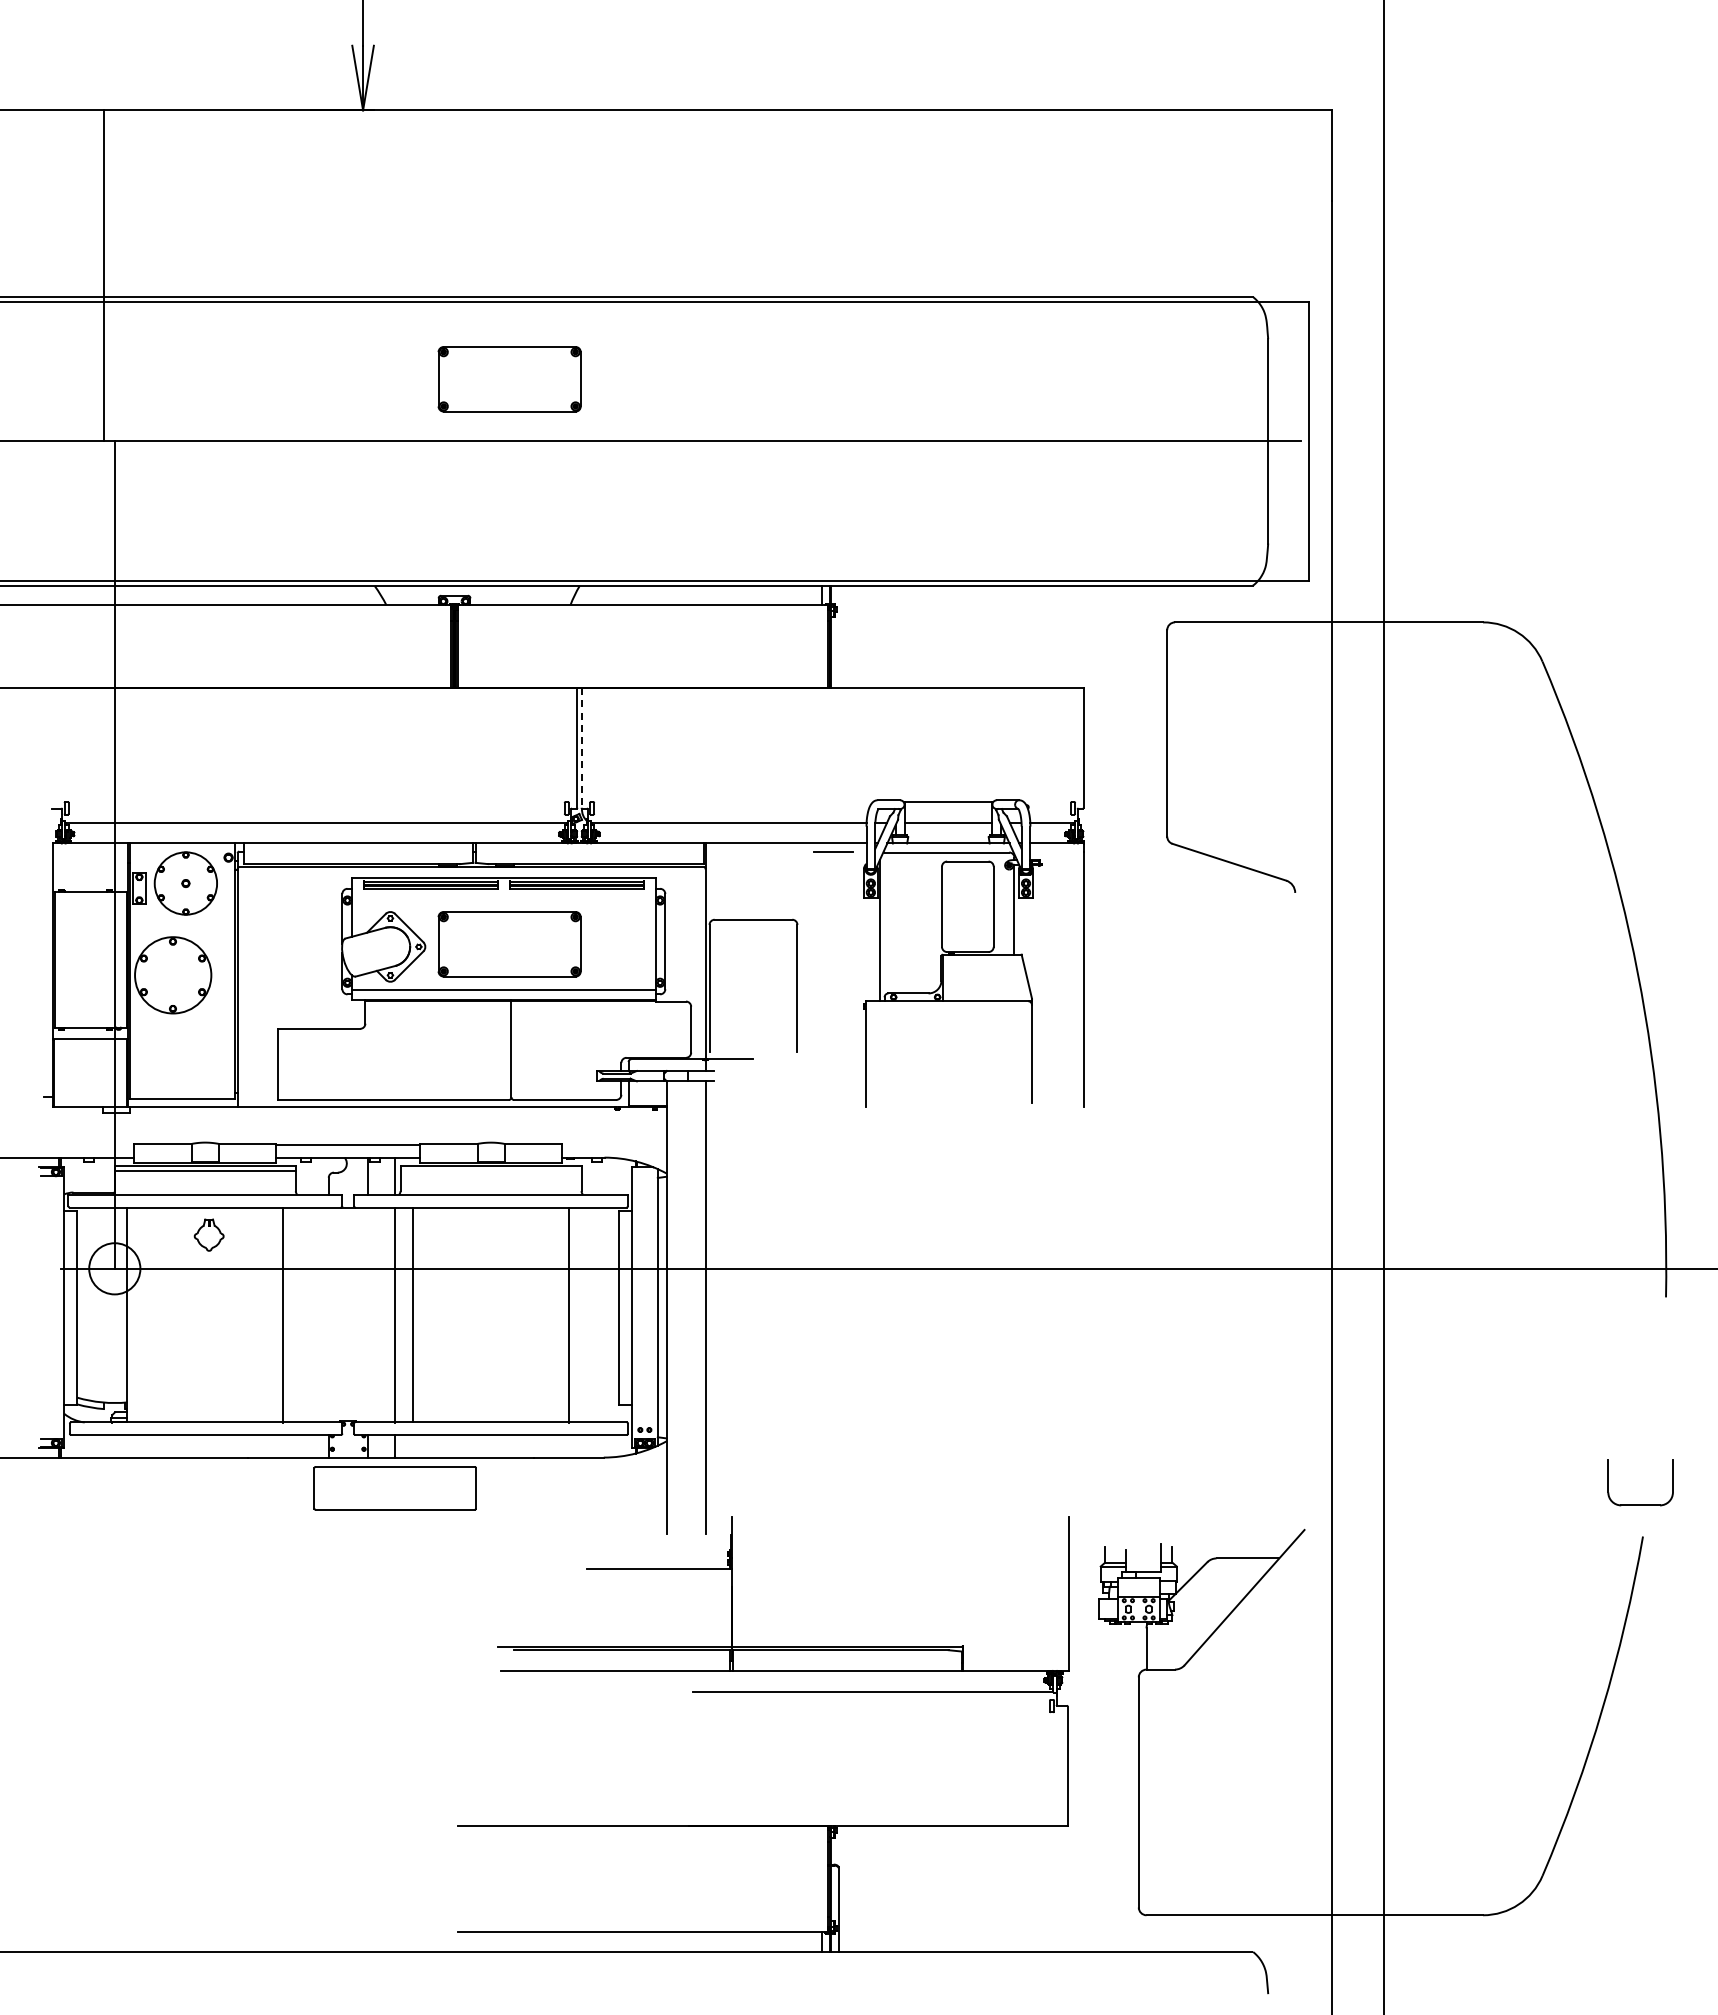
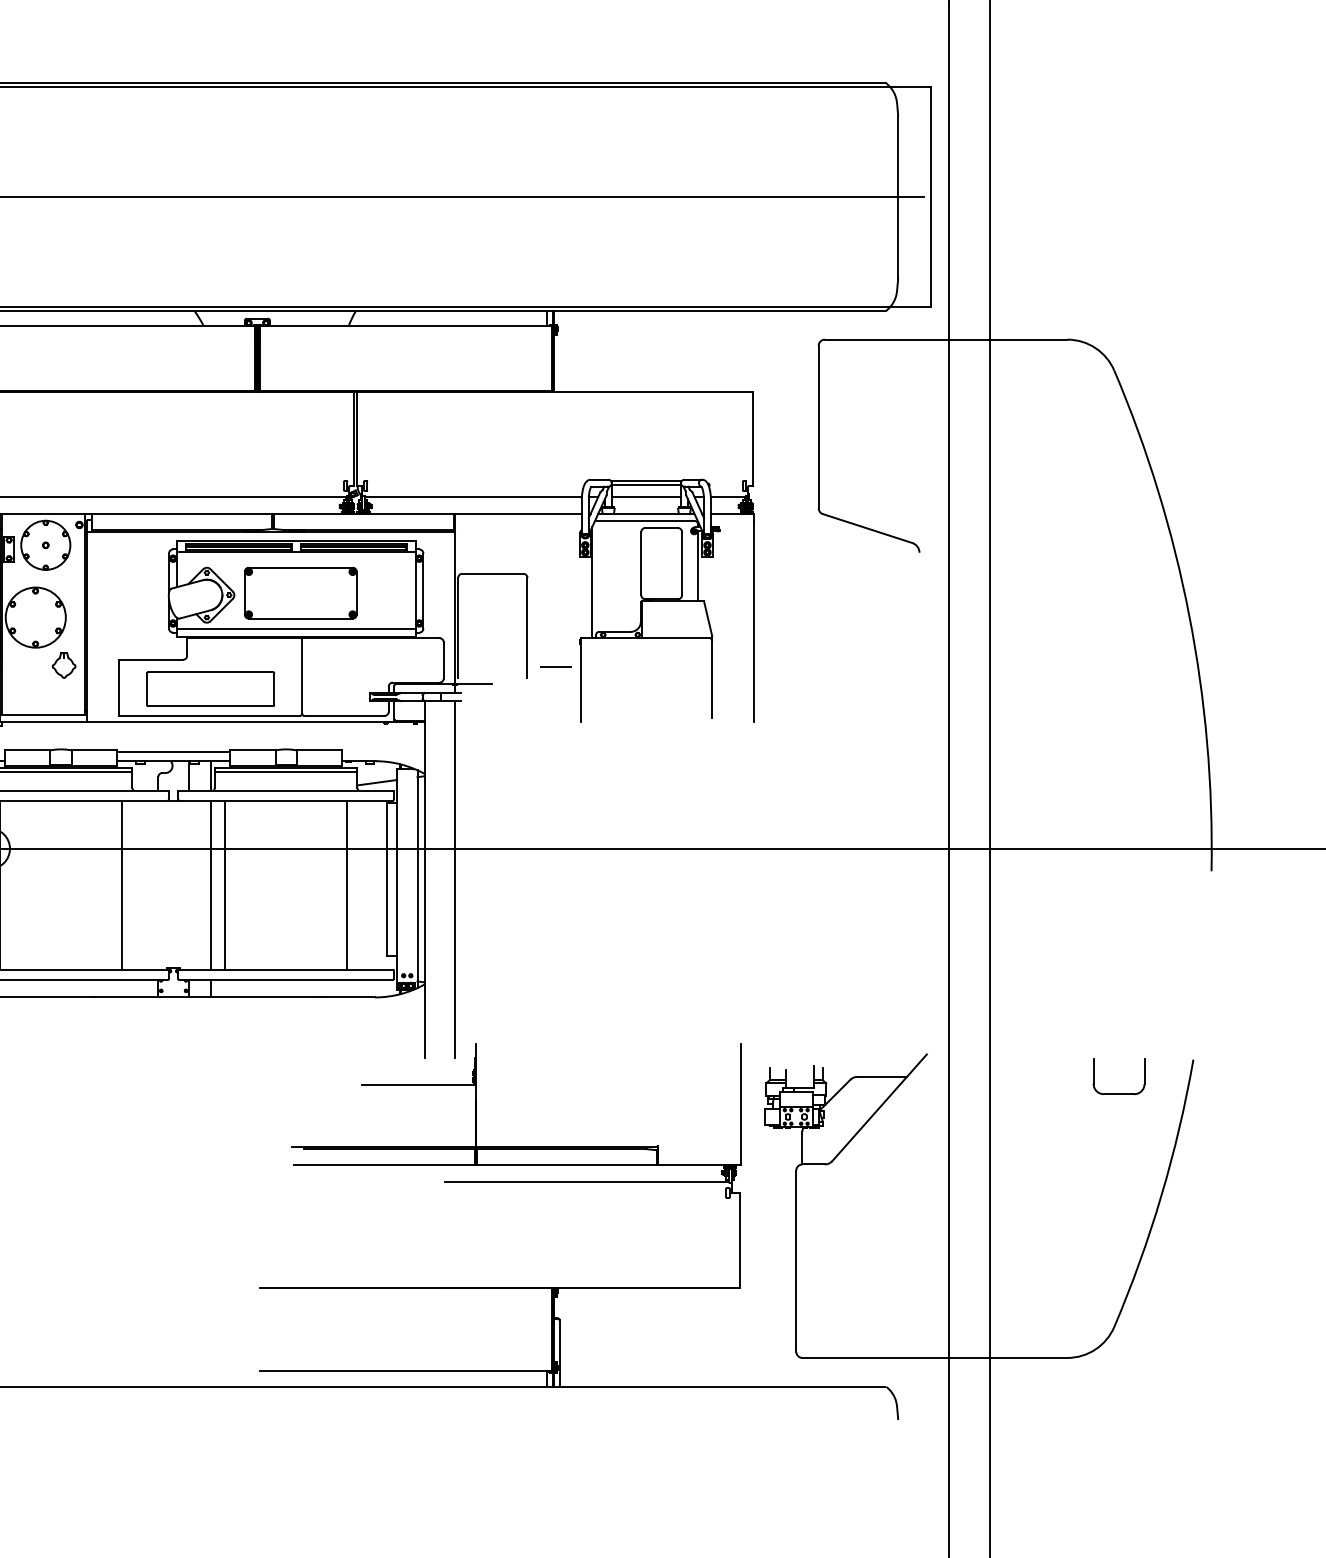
part: (509, 379) -> (300, 148), removed
line: (581, 748) -> (357, 438), dashed -> solid
line: (948, 807) -> (646, 485), added
line: (833, 851) -> (555, 667), moved
line: (503, 892) -> (295, 552), added
line: (490, 1171) -> (285, 772), added
line: (606, 1184) -> (377, 782), added
part: (208, 1234) -> (63, 665), moved
part: (394, 1488) -> (210, 689), moved
part: (1640, 1504) -> (1118, 1093), moved

